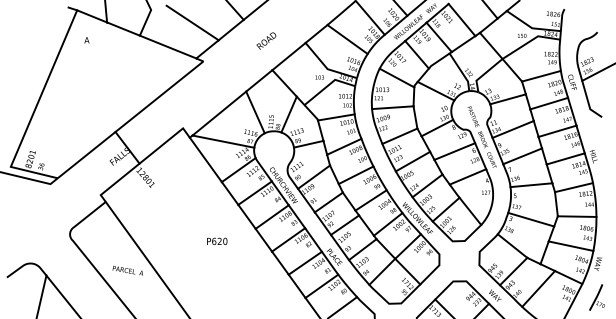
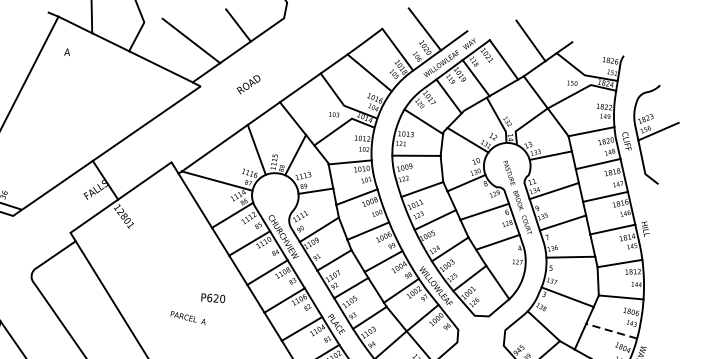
text: (266, 40) -> (248, 84), moved
text: (217, 240) -> (213, 297), moved
line: (571, 246) -> (612, 331), solid -> dashed
text: (127, 270) -> (187, 317), moved

